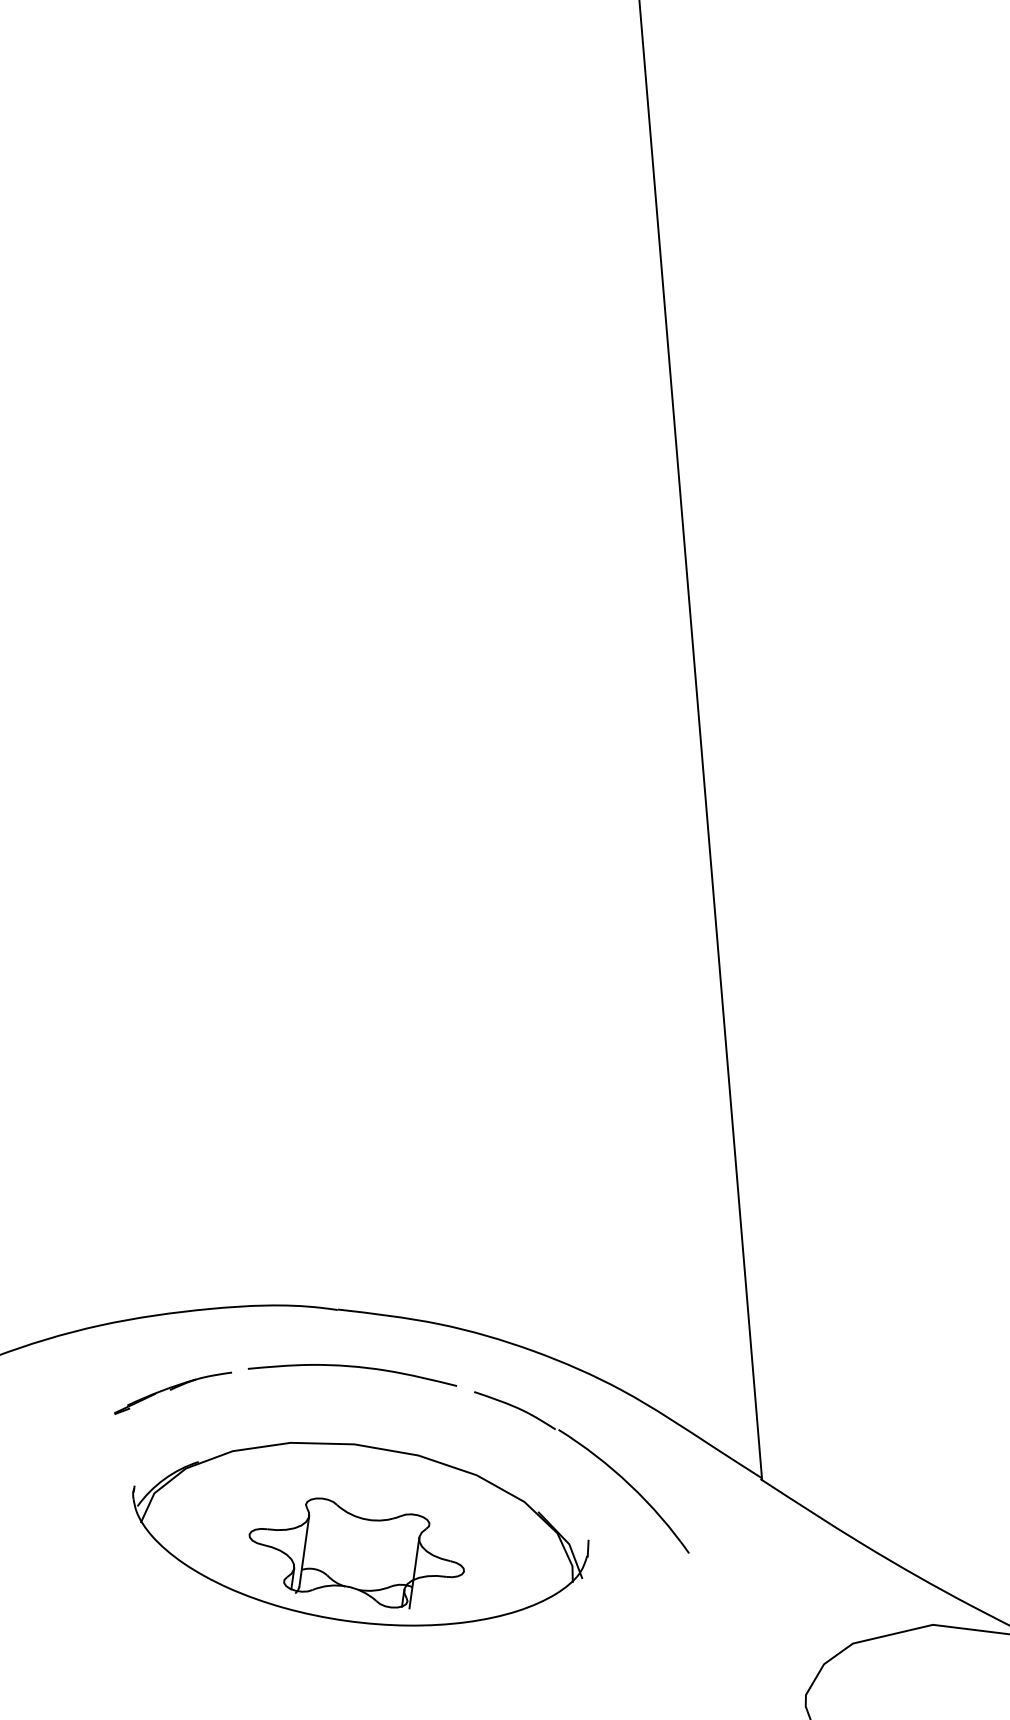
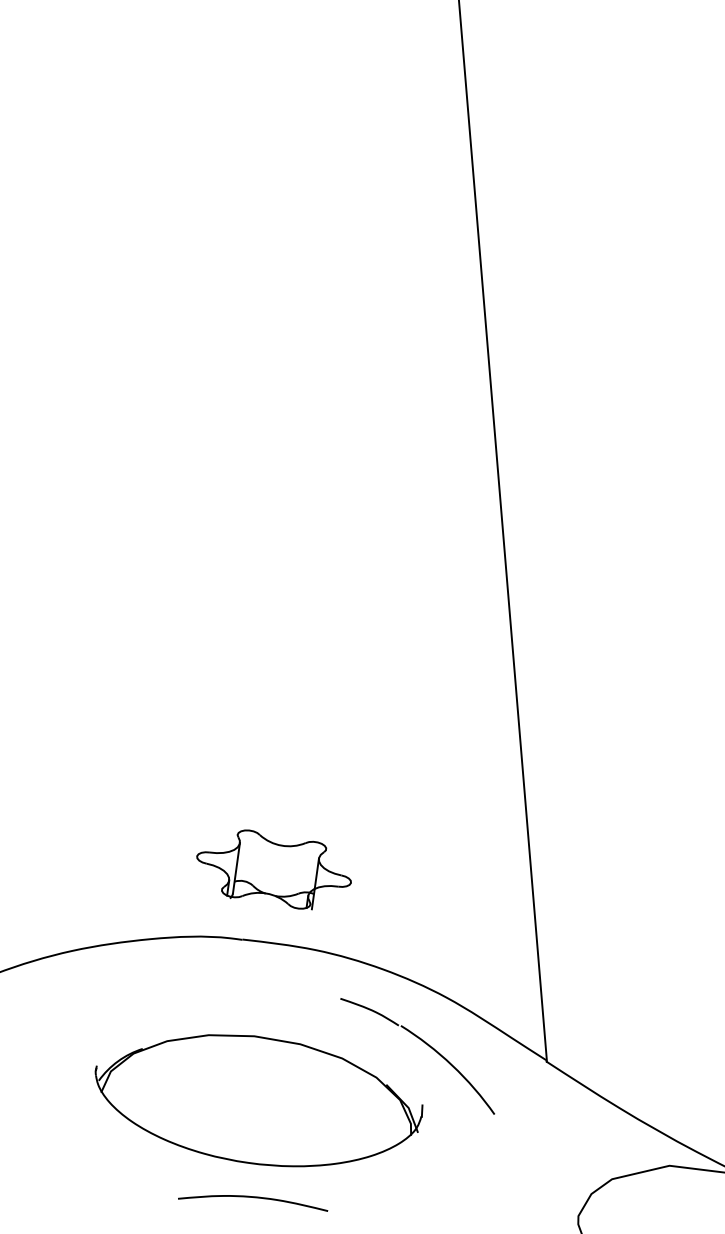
curve: (352, 1367) -> (253, 1197), moved
part: (172, 1392) -> (123, 999), removed
part: (356, 1553) -> (273, 869), moved

